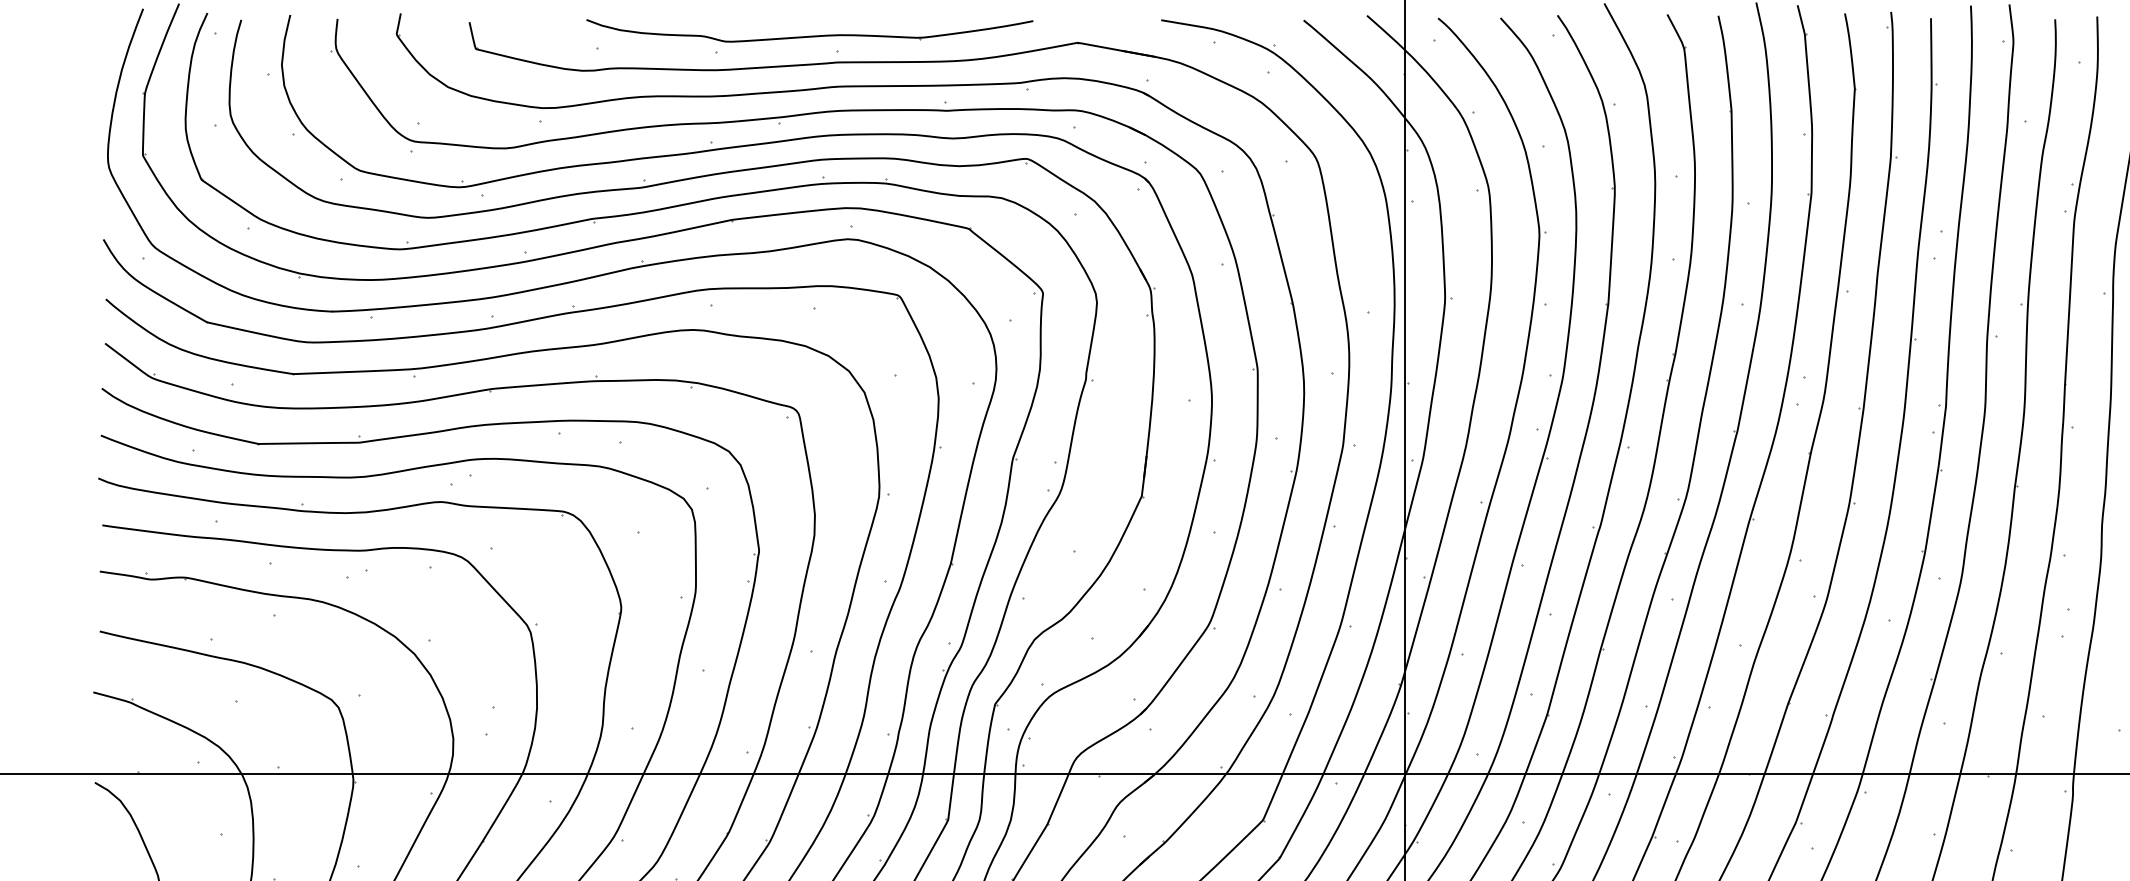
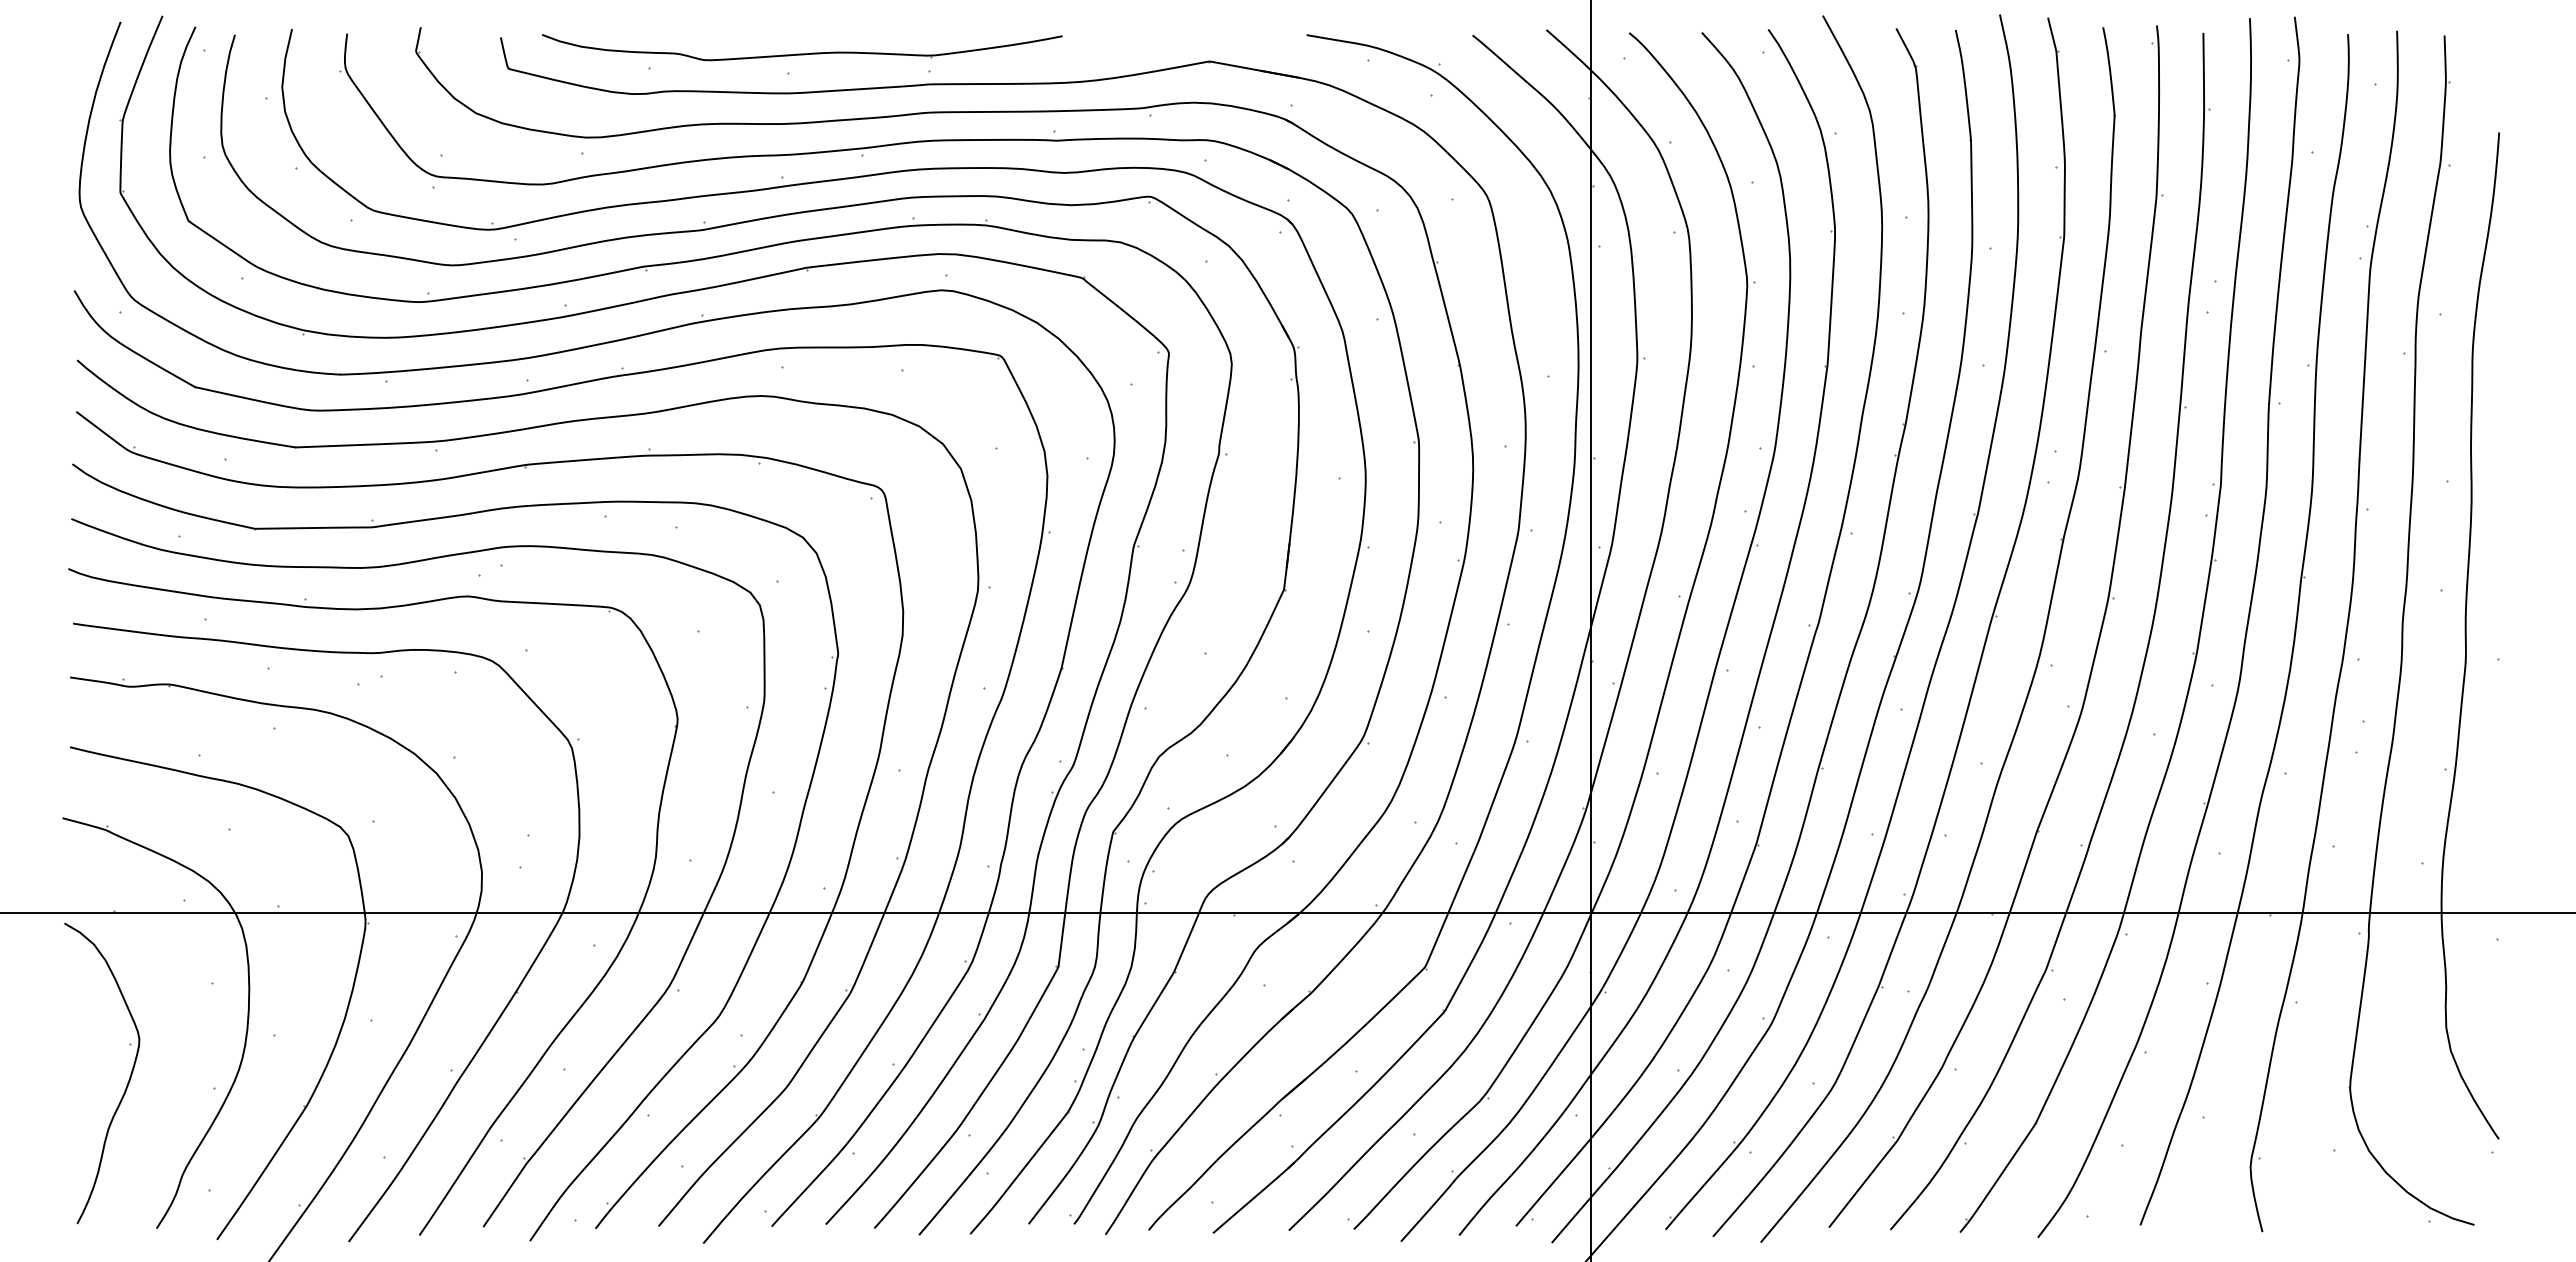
part: (810, 30) -> (802, 47), moved

